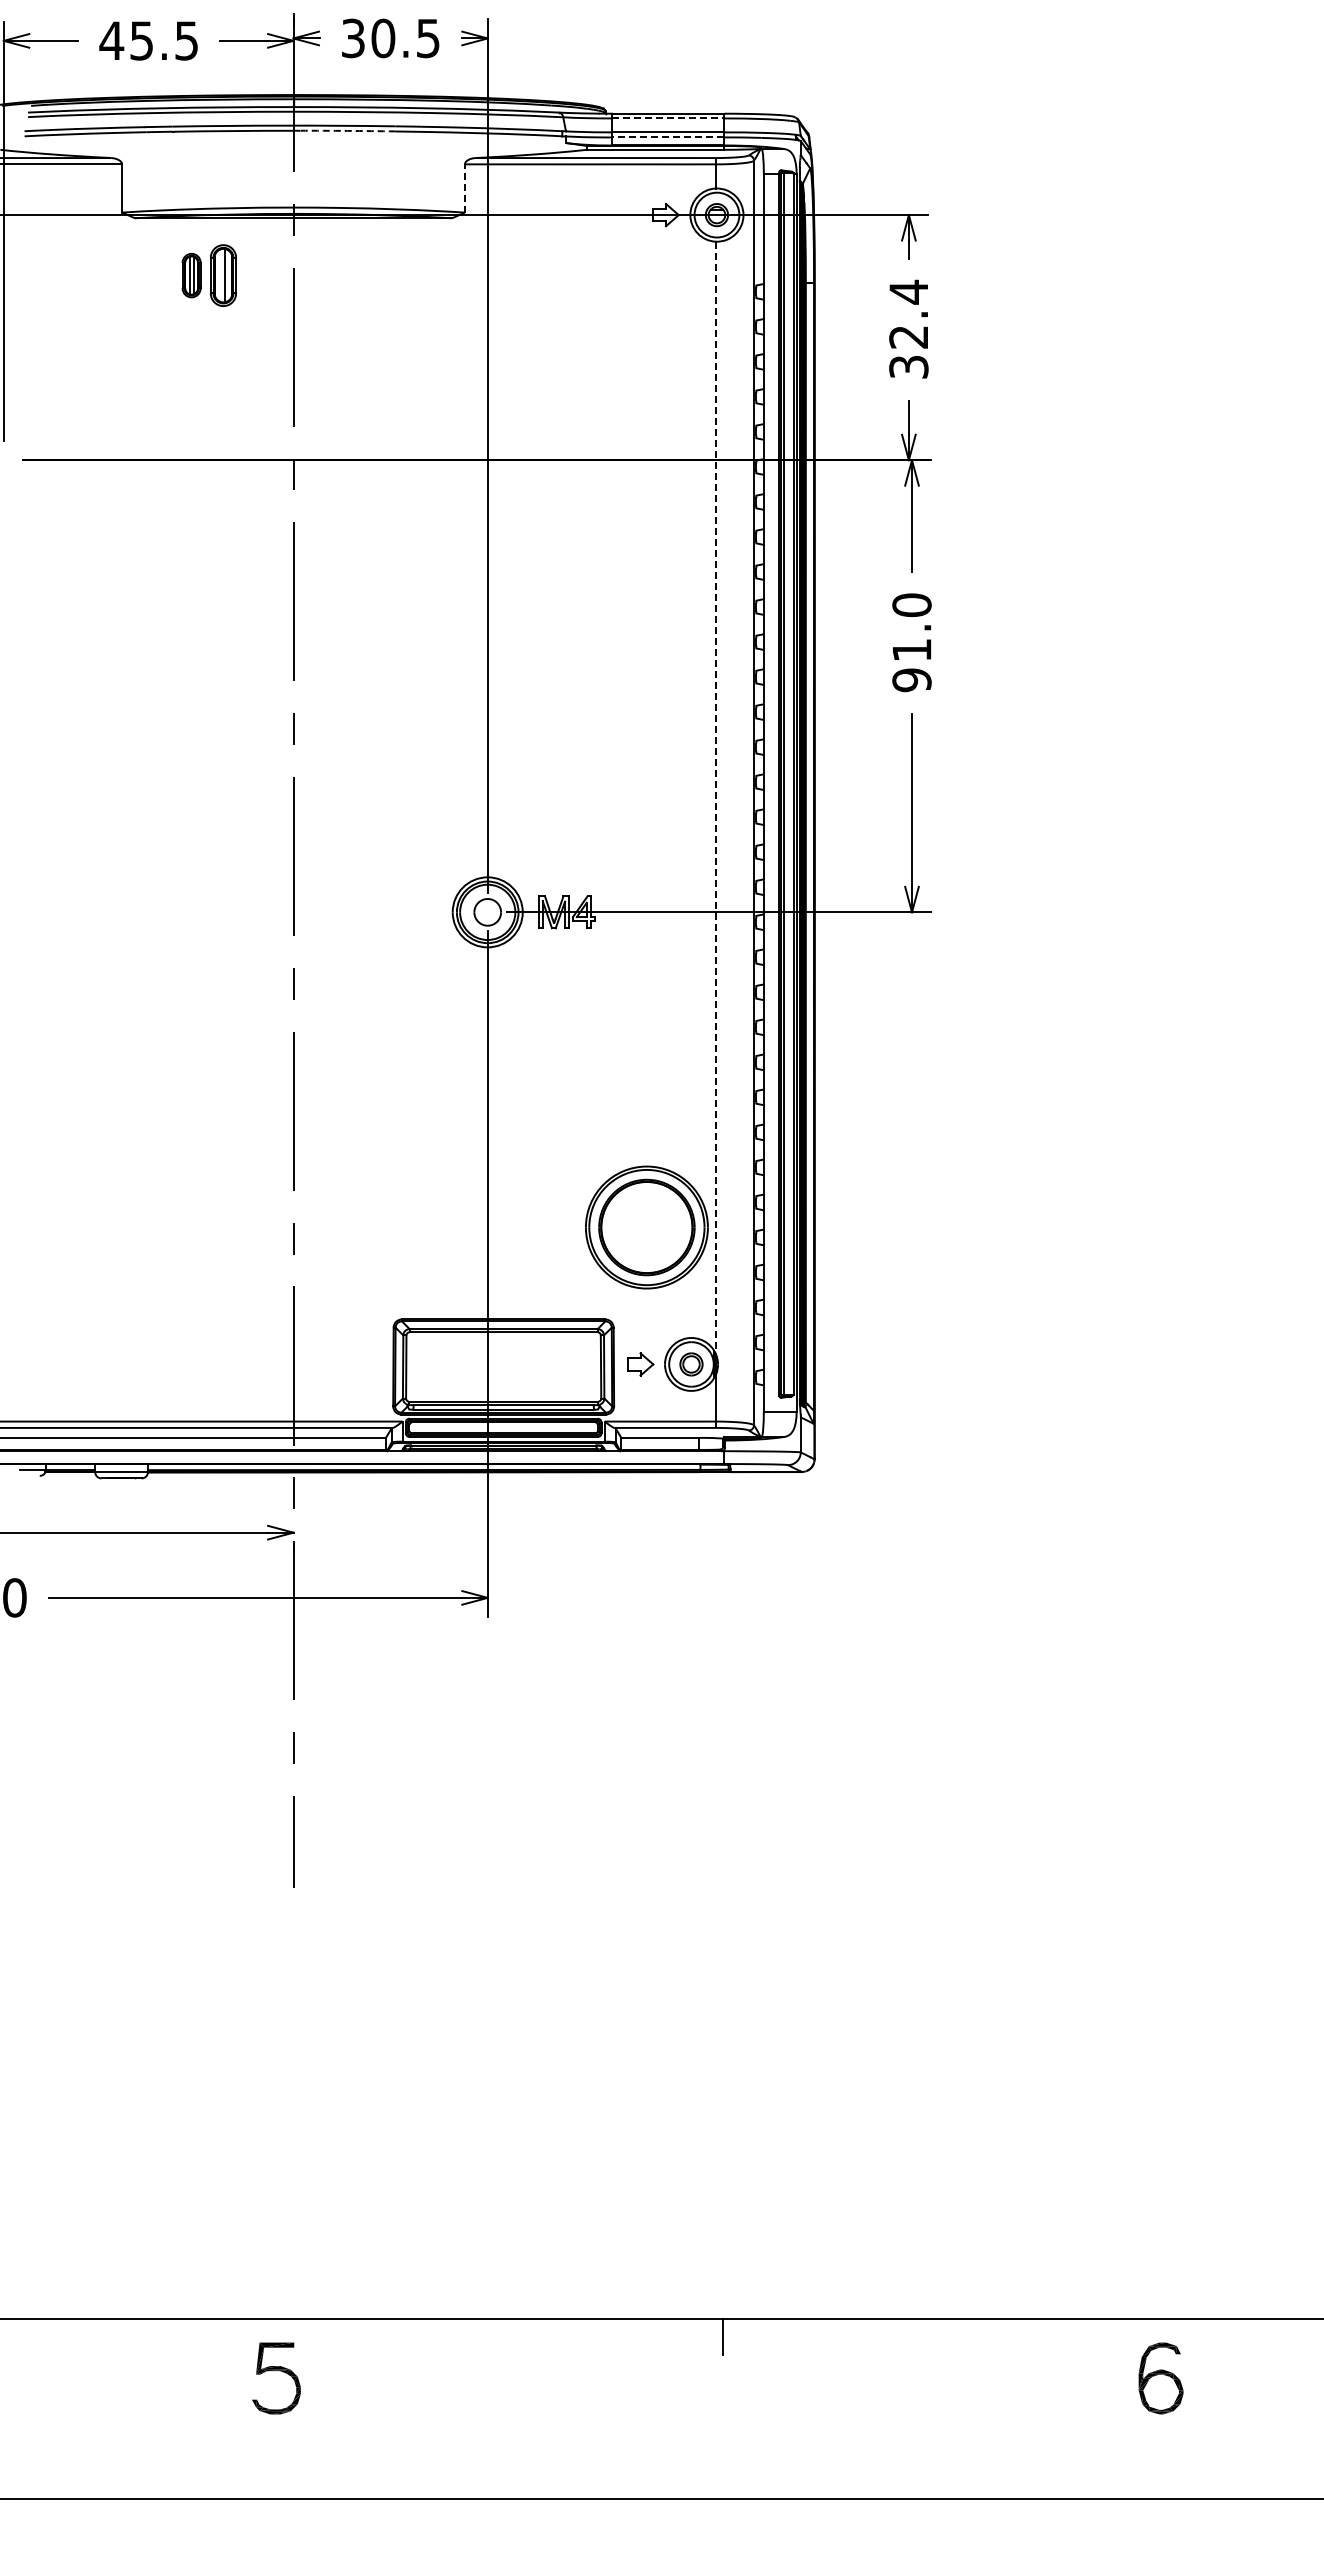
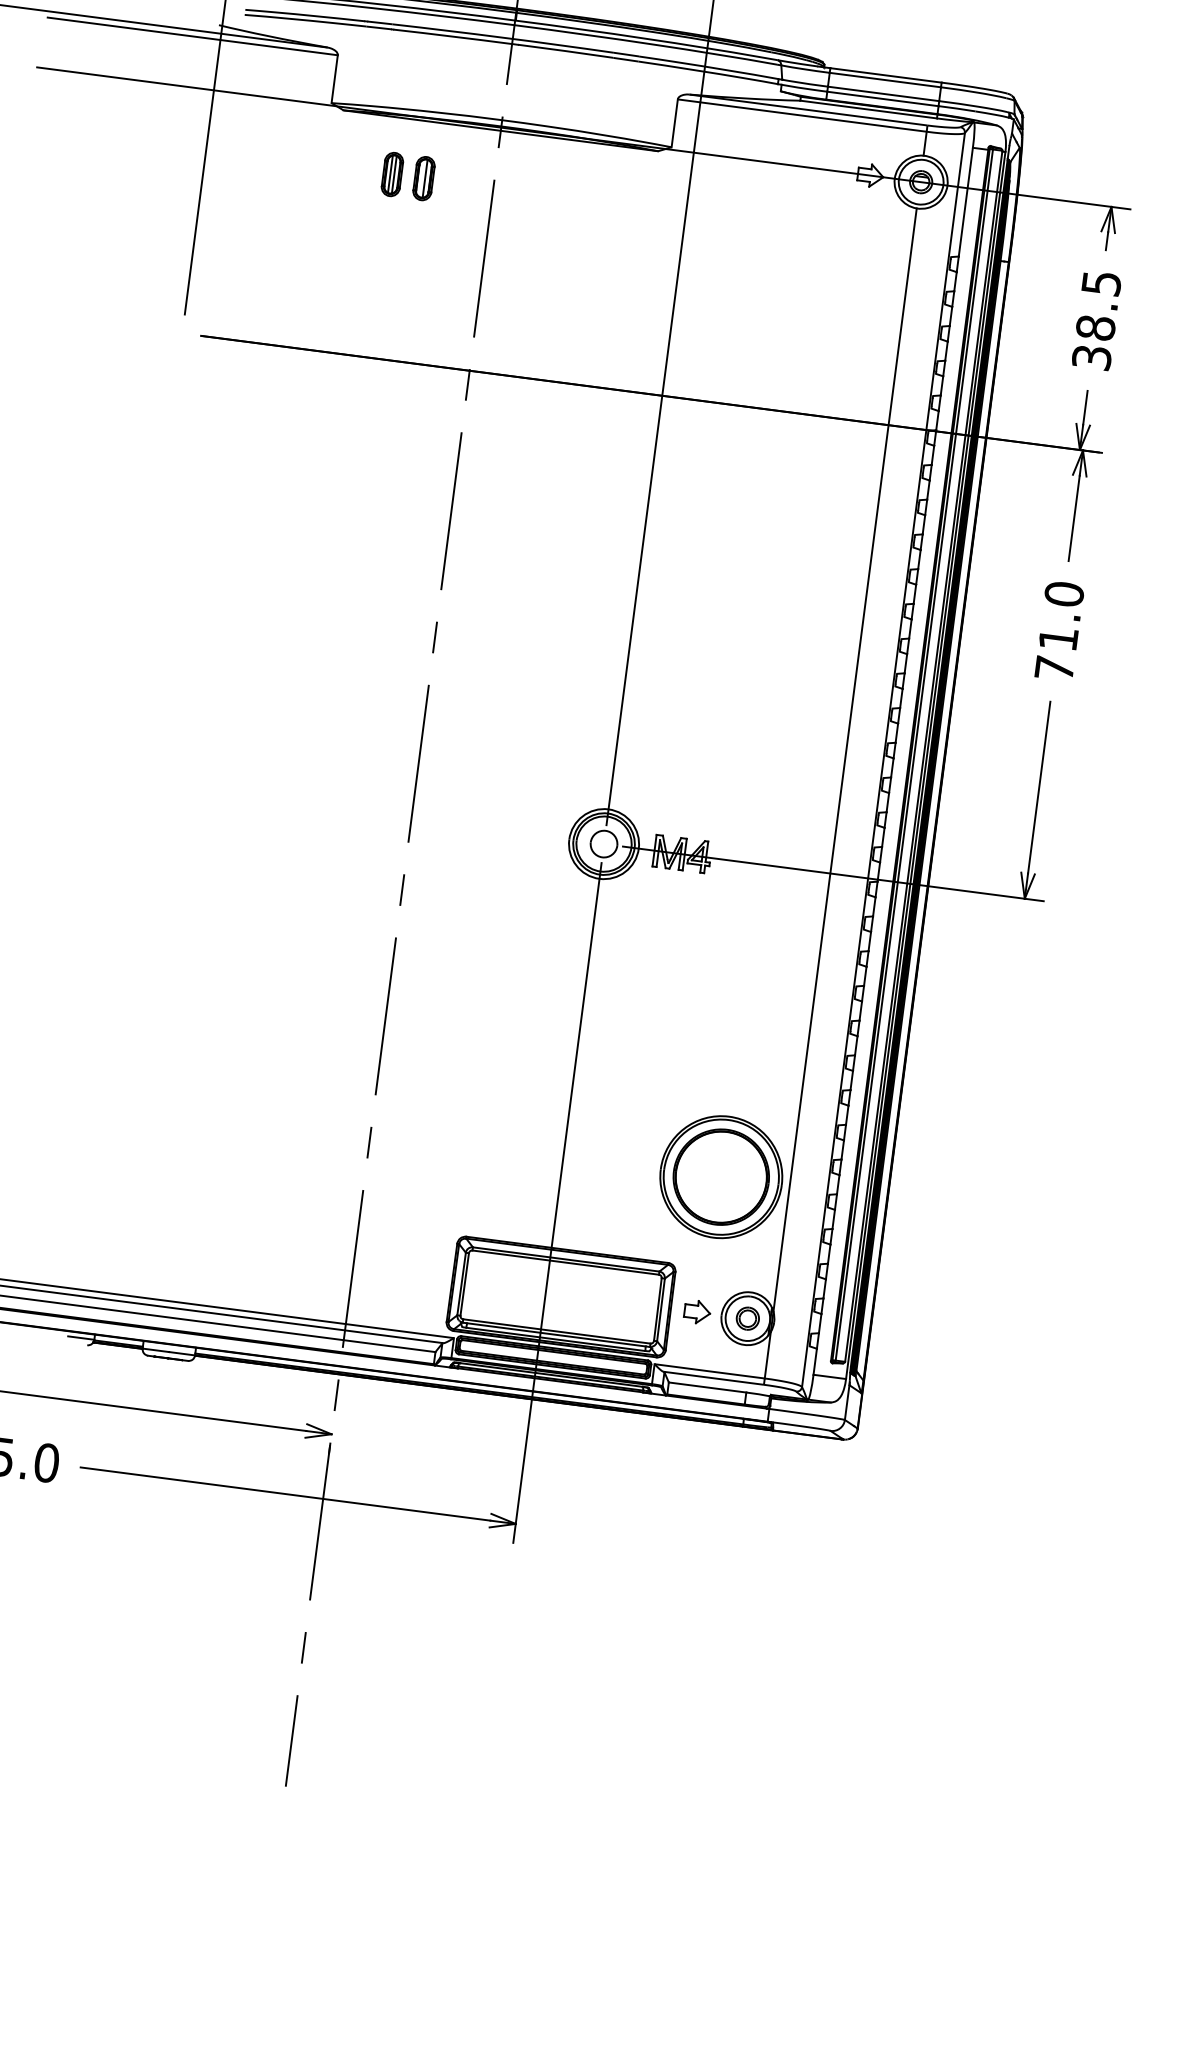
line: (668, 118) -> (885, 80), dashed -> solid
arc: (347, 130) -> (565, 50), dashed -> solid
line: (667, 137) -> (882, 98), dashed -> solid
line: (465, 188) -> (675, 123), dashed -> solid
part: (223, 275) -> (424, 178), size x0.71
text: (908, 313) -> (1098, 304), 32.4 -> 38.5
text: (911, 680) -> (1054, 668), 91.0 -> 71.0
line: (715, 798) -> (844, 760), dashed -> solid

